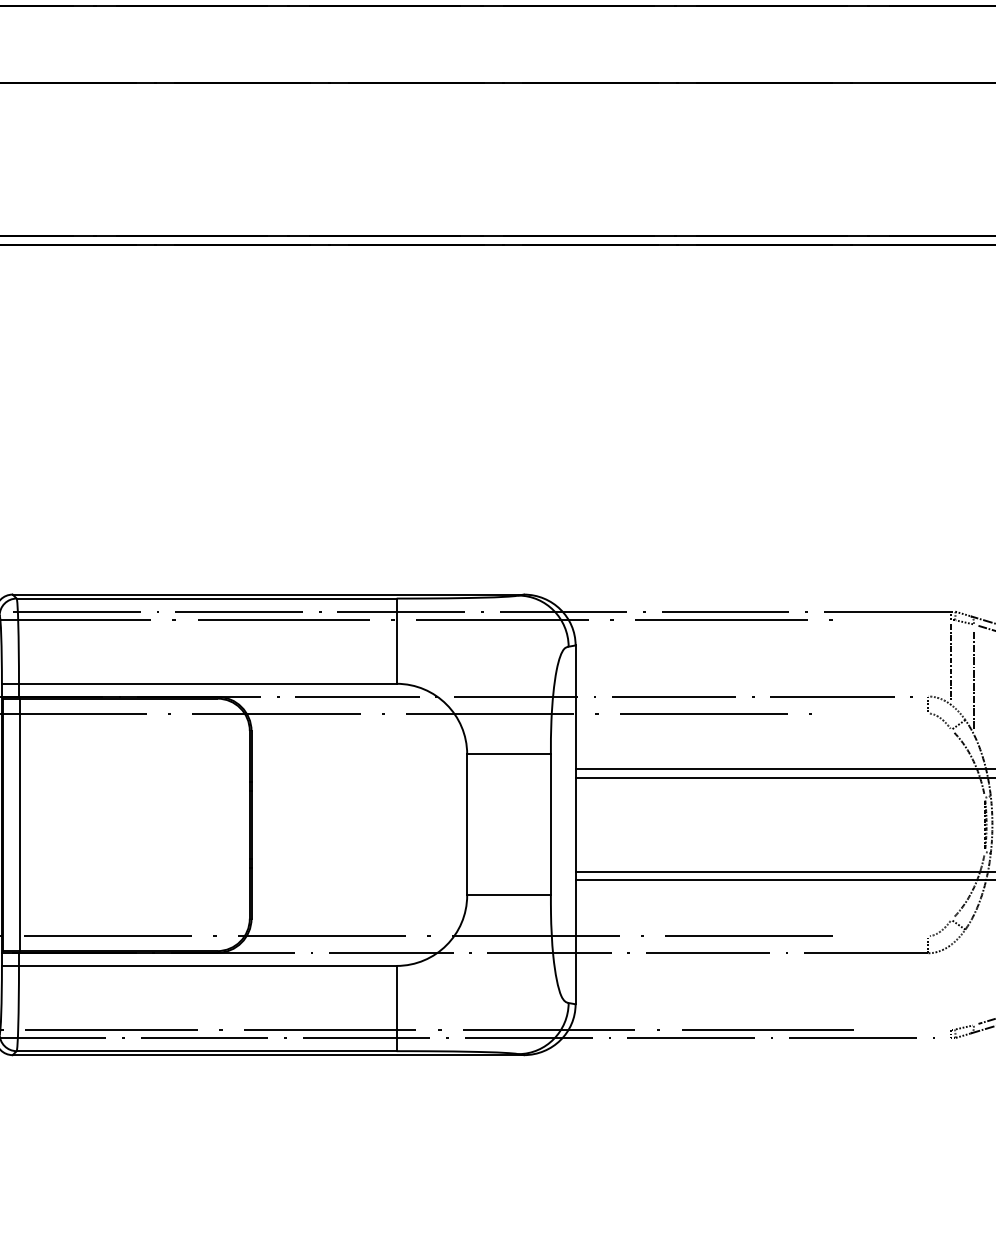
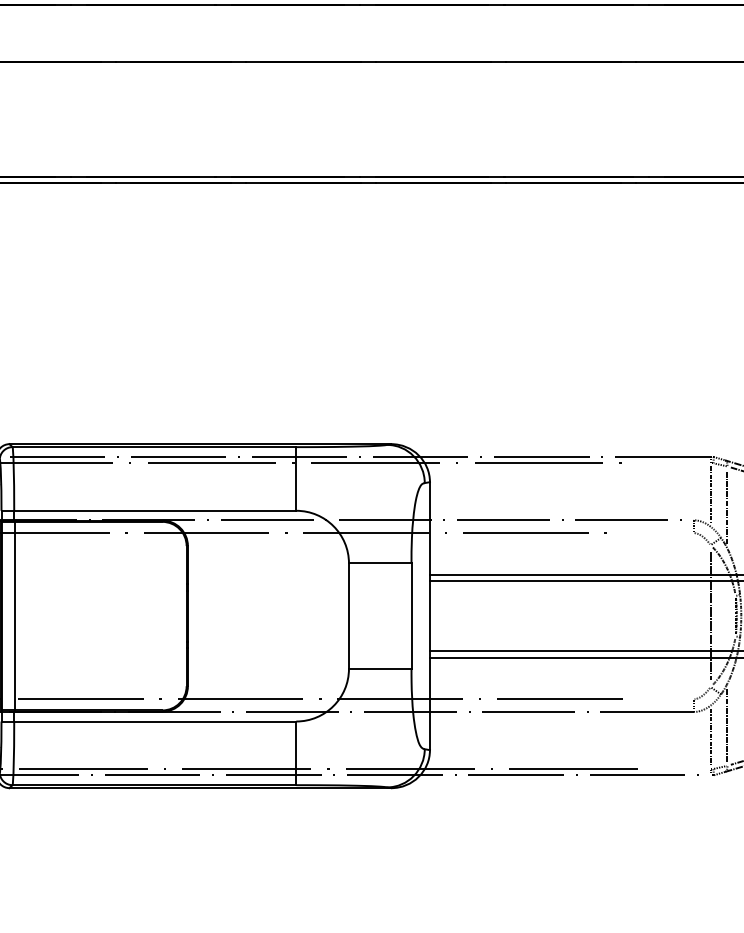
line: (951, 824) -> (710, 615), added
line: (973, 969) -> (727, 724), added
line: (951, 986) -> (710, 736), added

